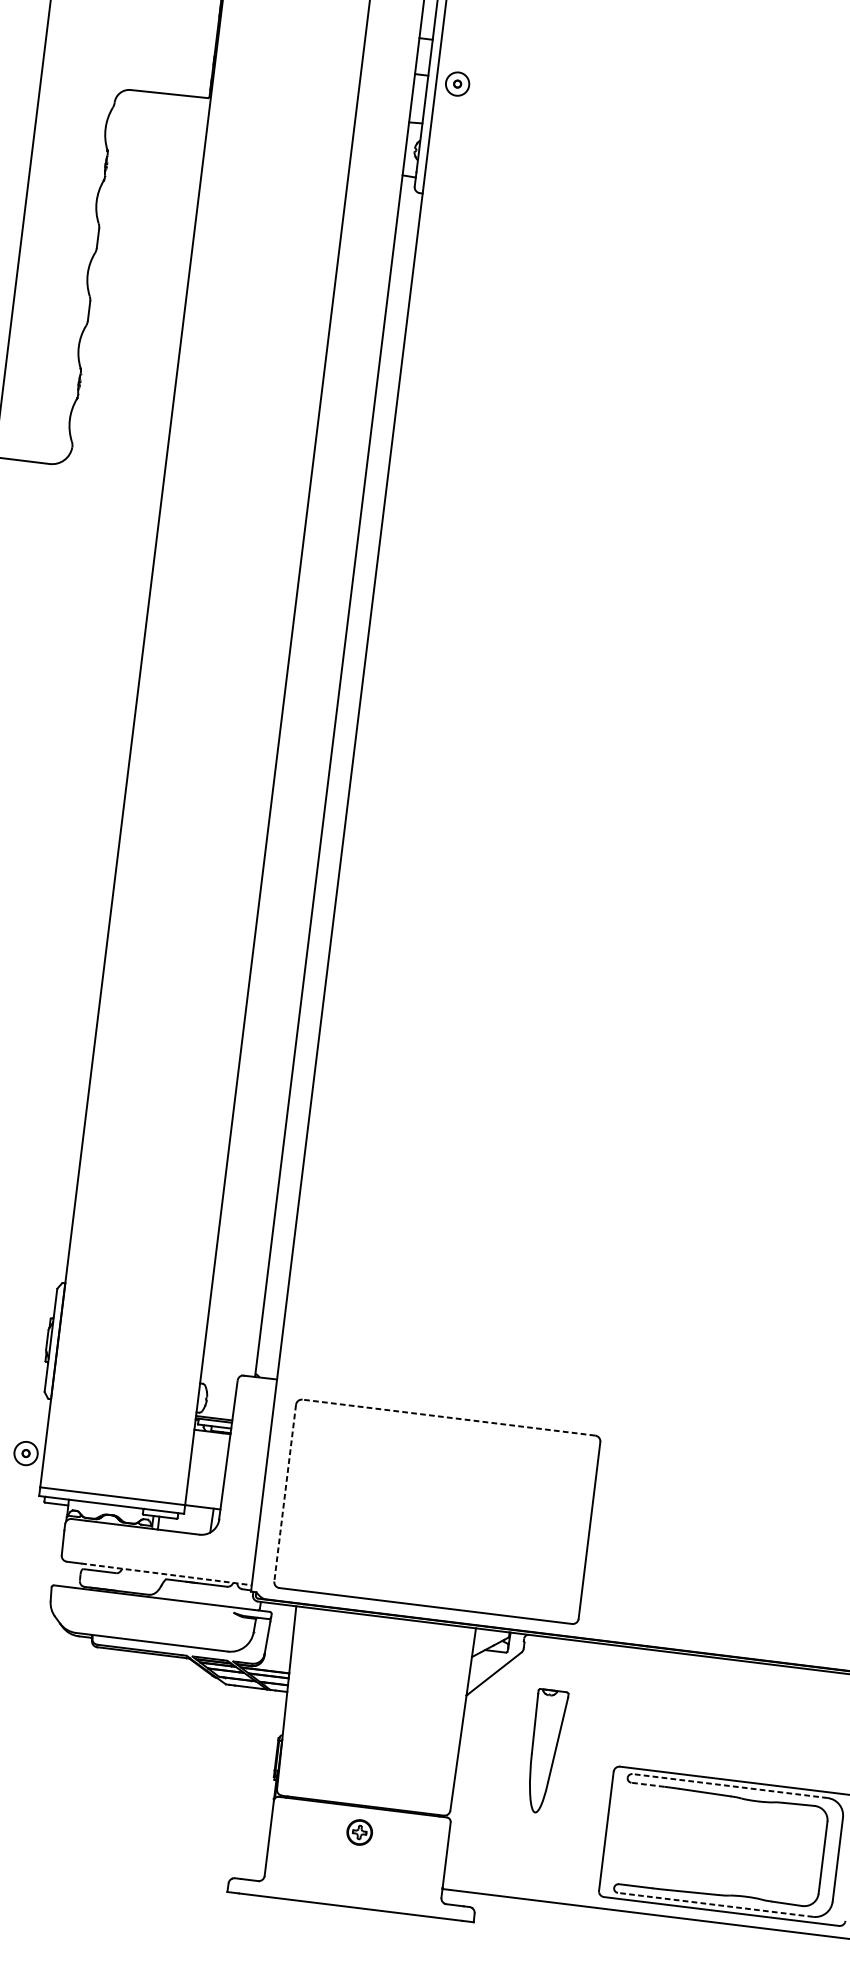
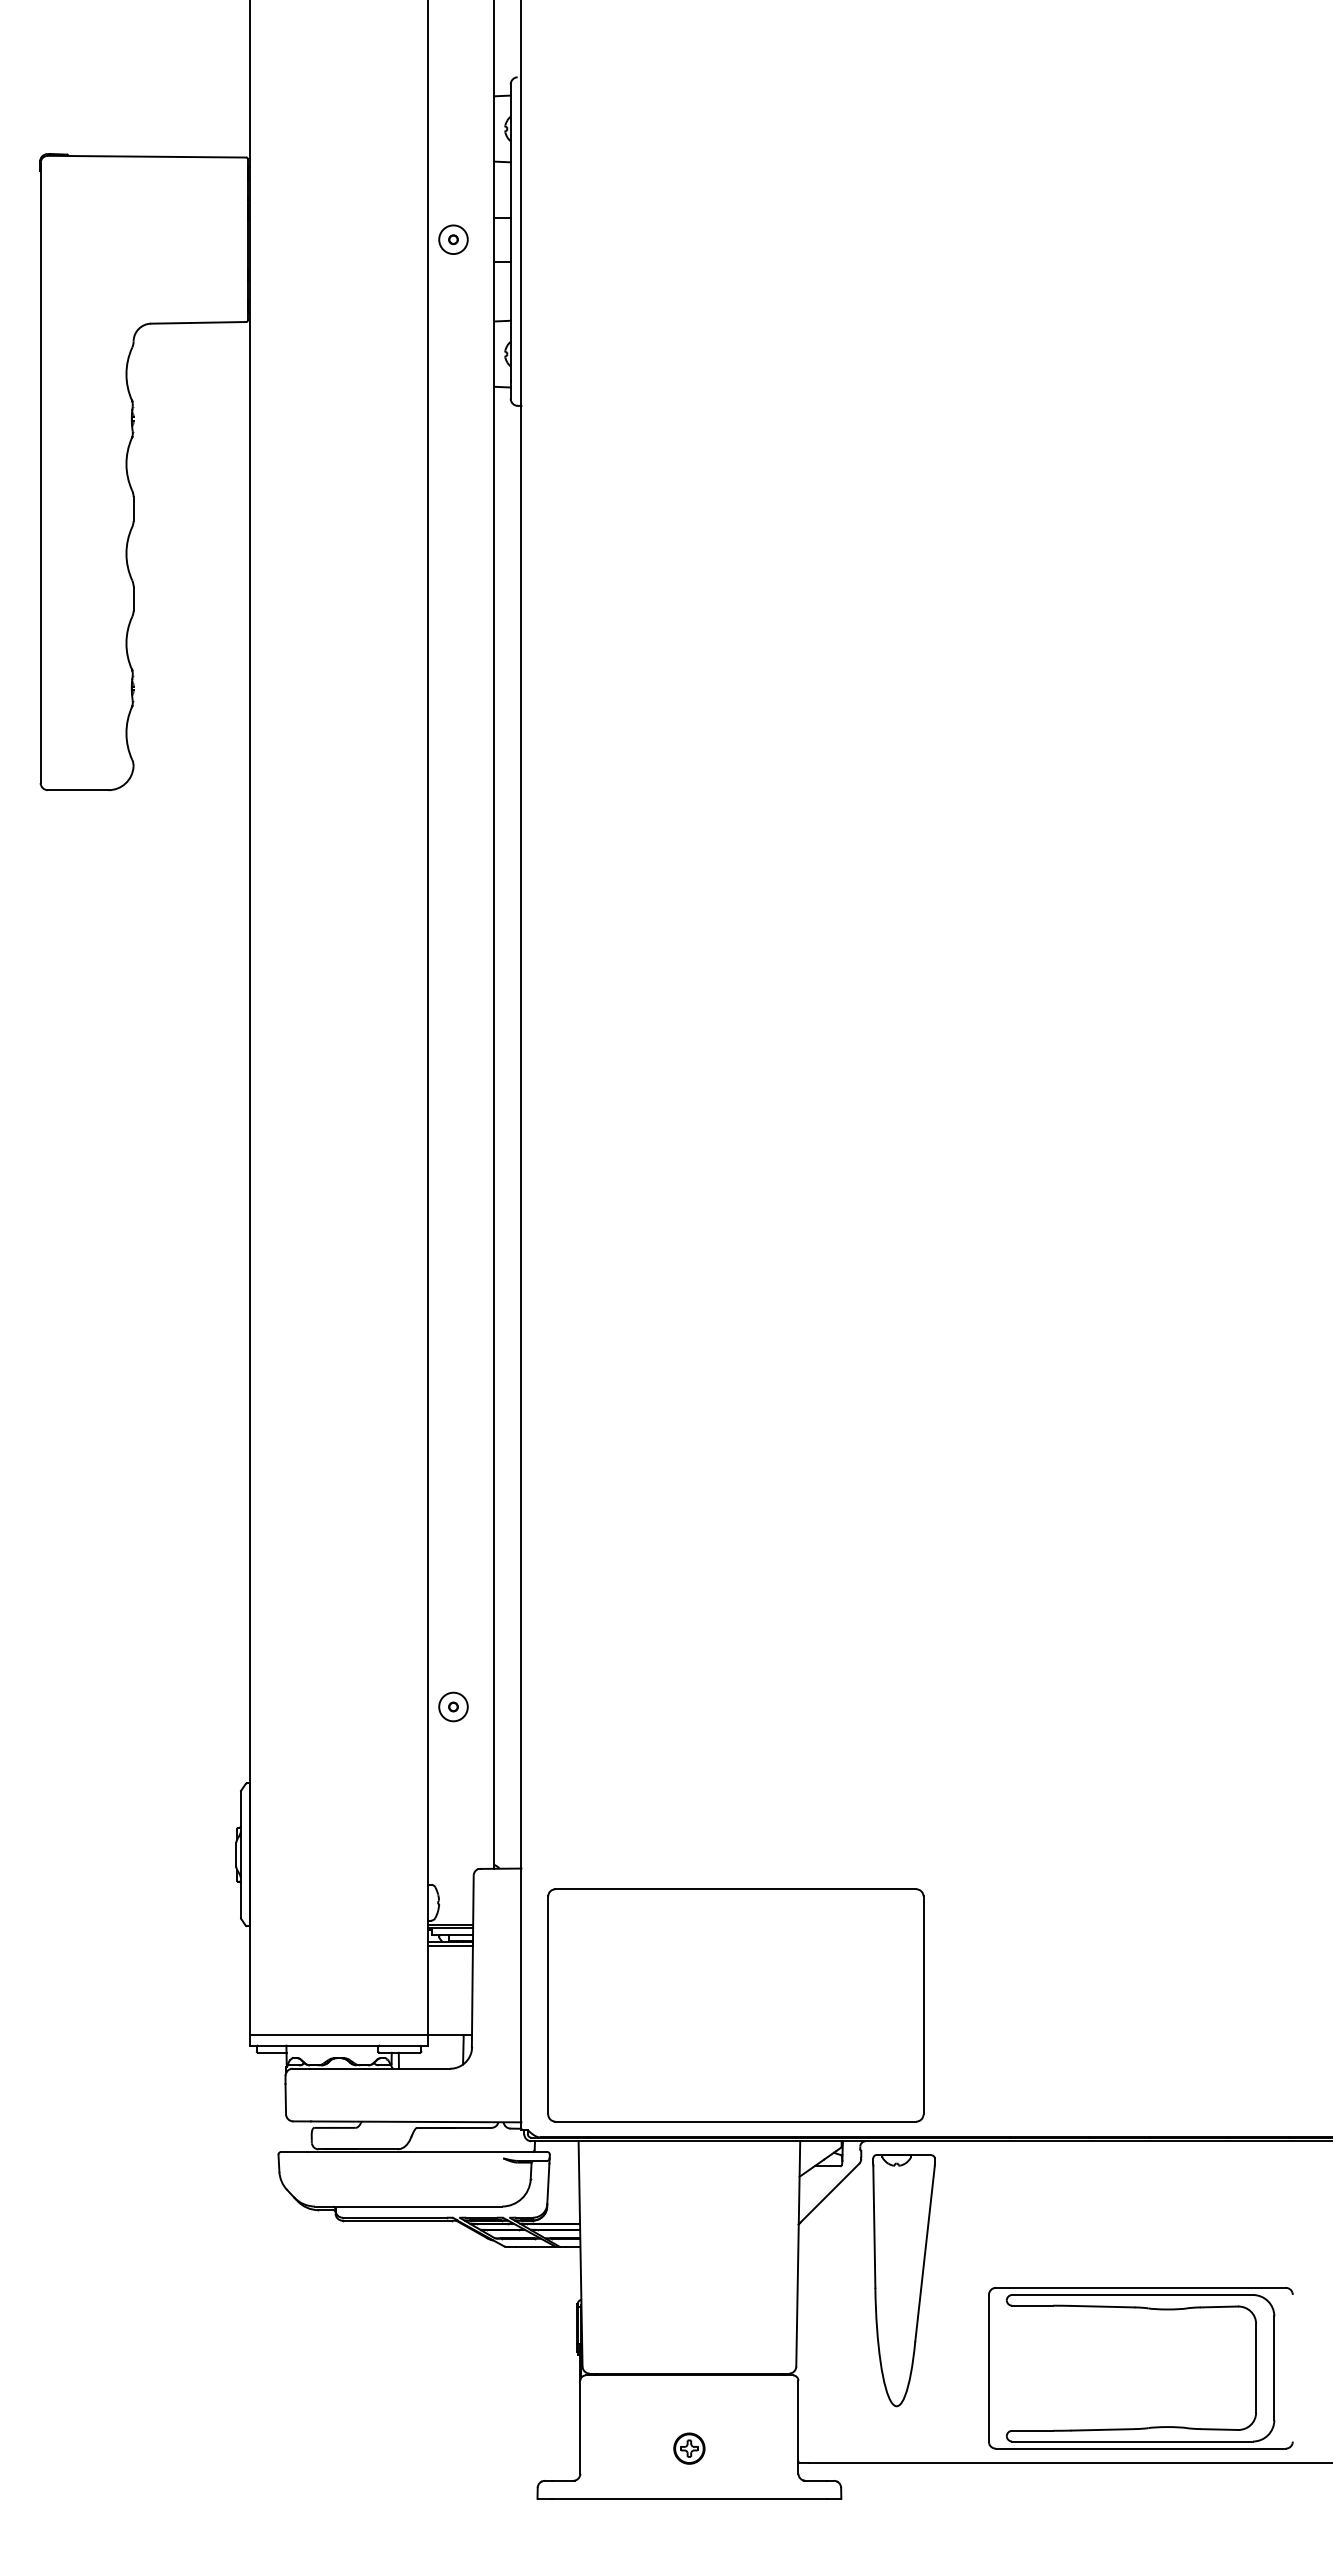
part: (457, 83) -> (453, 239), moved
line: (448, 1417) -> (735, 1889), dashed -> solid
line: (211, 1434) -> (450, 1945), added
part: (26, 1453) -> (453, 1706), moved
line: (285, 1493) -> (548, 2005), dashed -> solid
line: (166, 1574) -> (416, 2121), dashed -> solid
part: (545, 1751) -> (903, 2280), size x1.67
line: (647, 1784) -> (1032, 2305), dashed -> solid
line: (730, 1785) -> (1132, 2294), dashed -> solid
part: (359, 1832) -> (689, 2448), moved
line: (715, 1904) -> (1132, 2441), dashed -> solid

